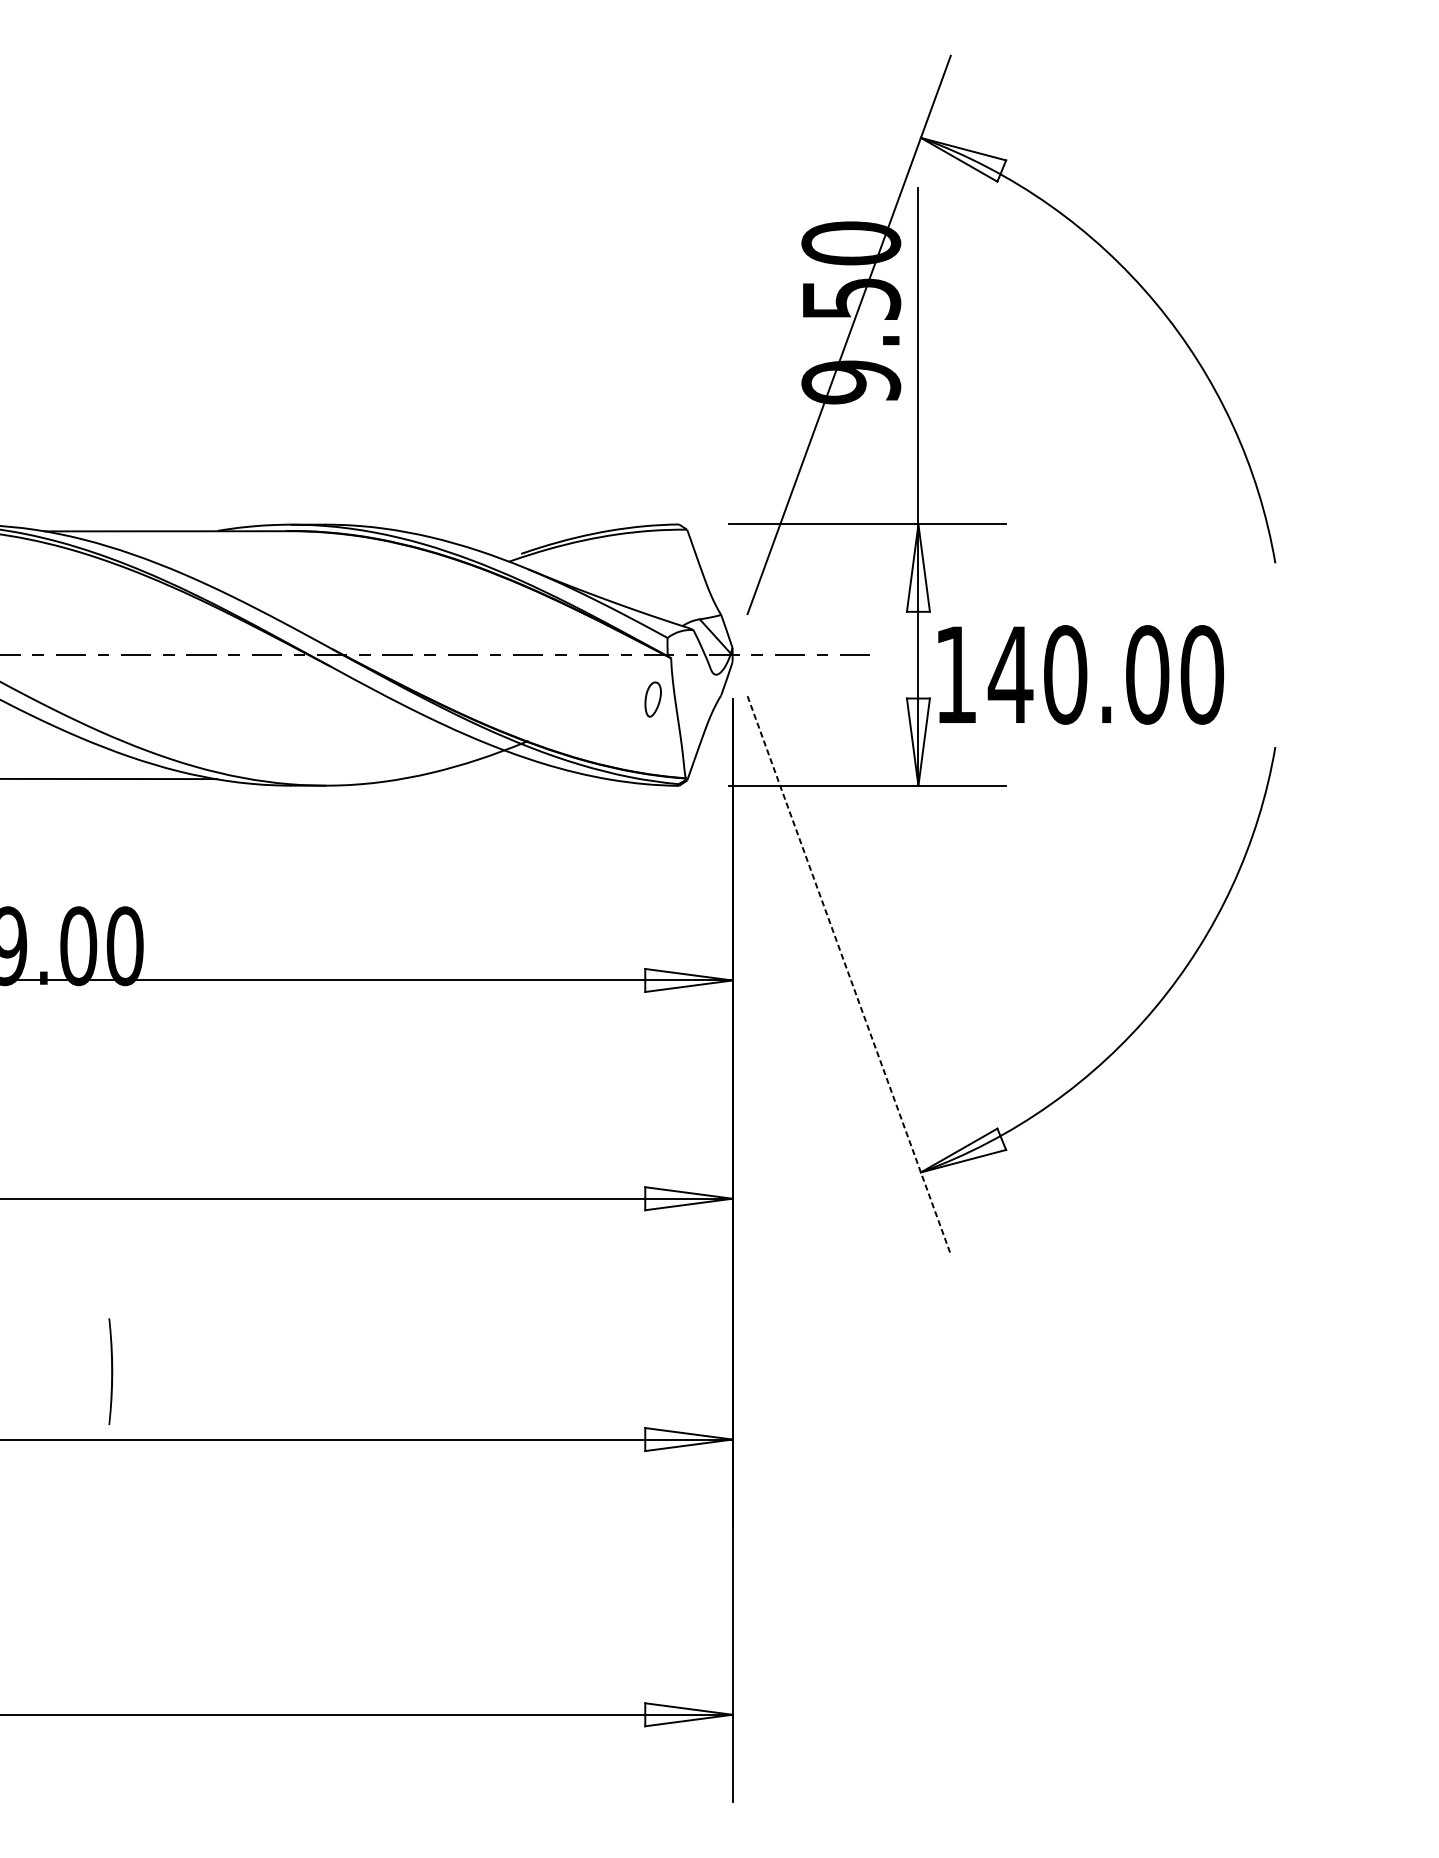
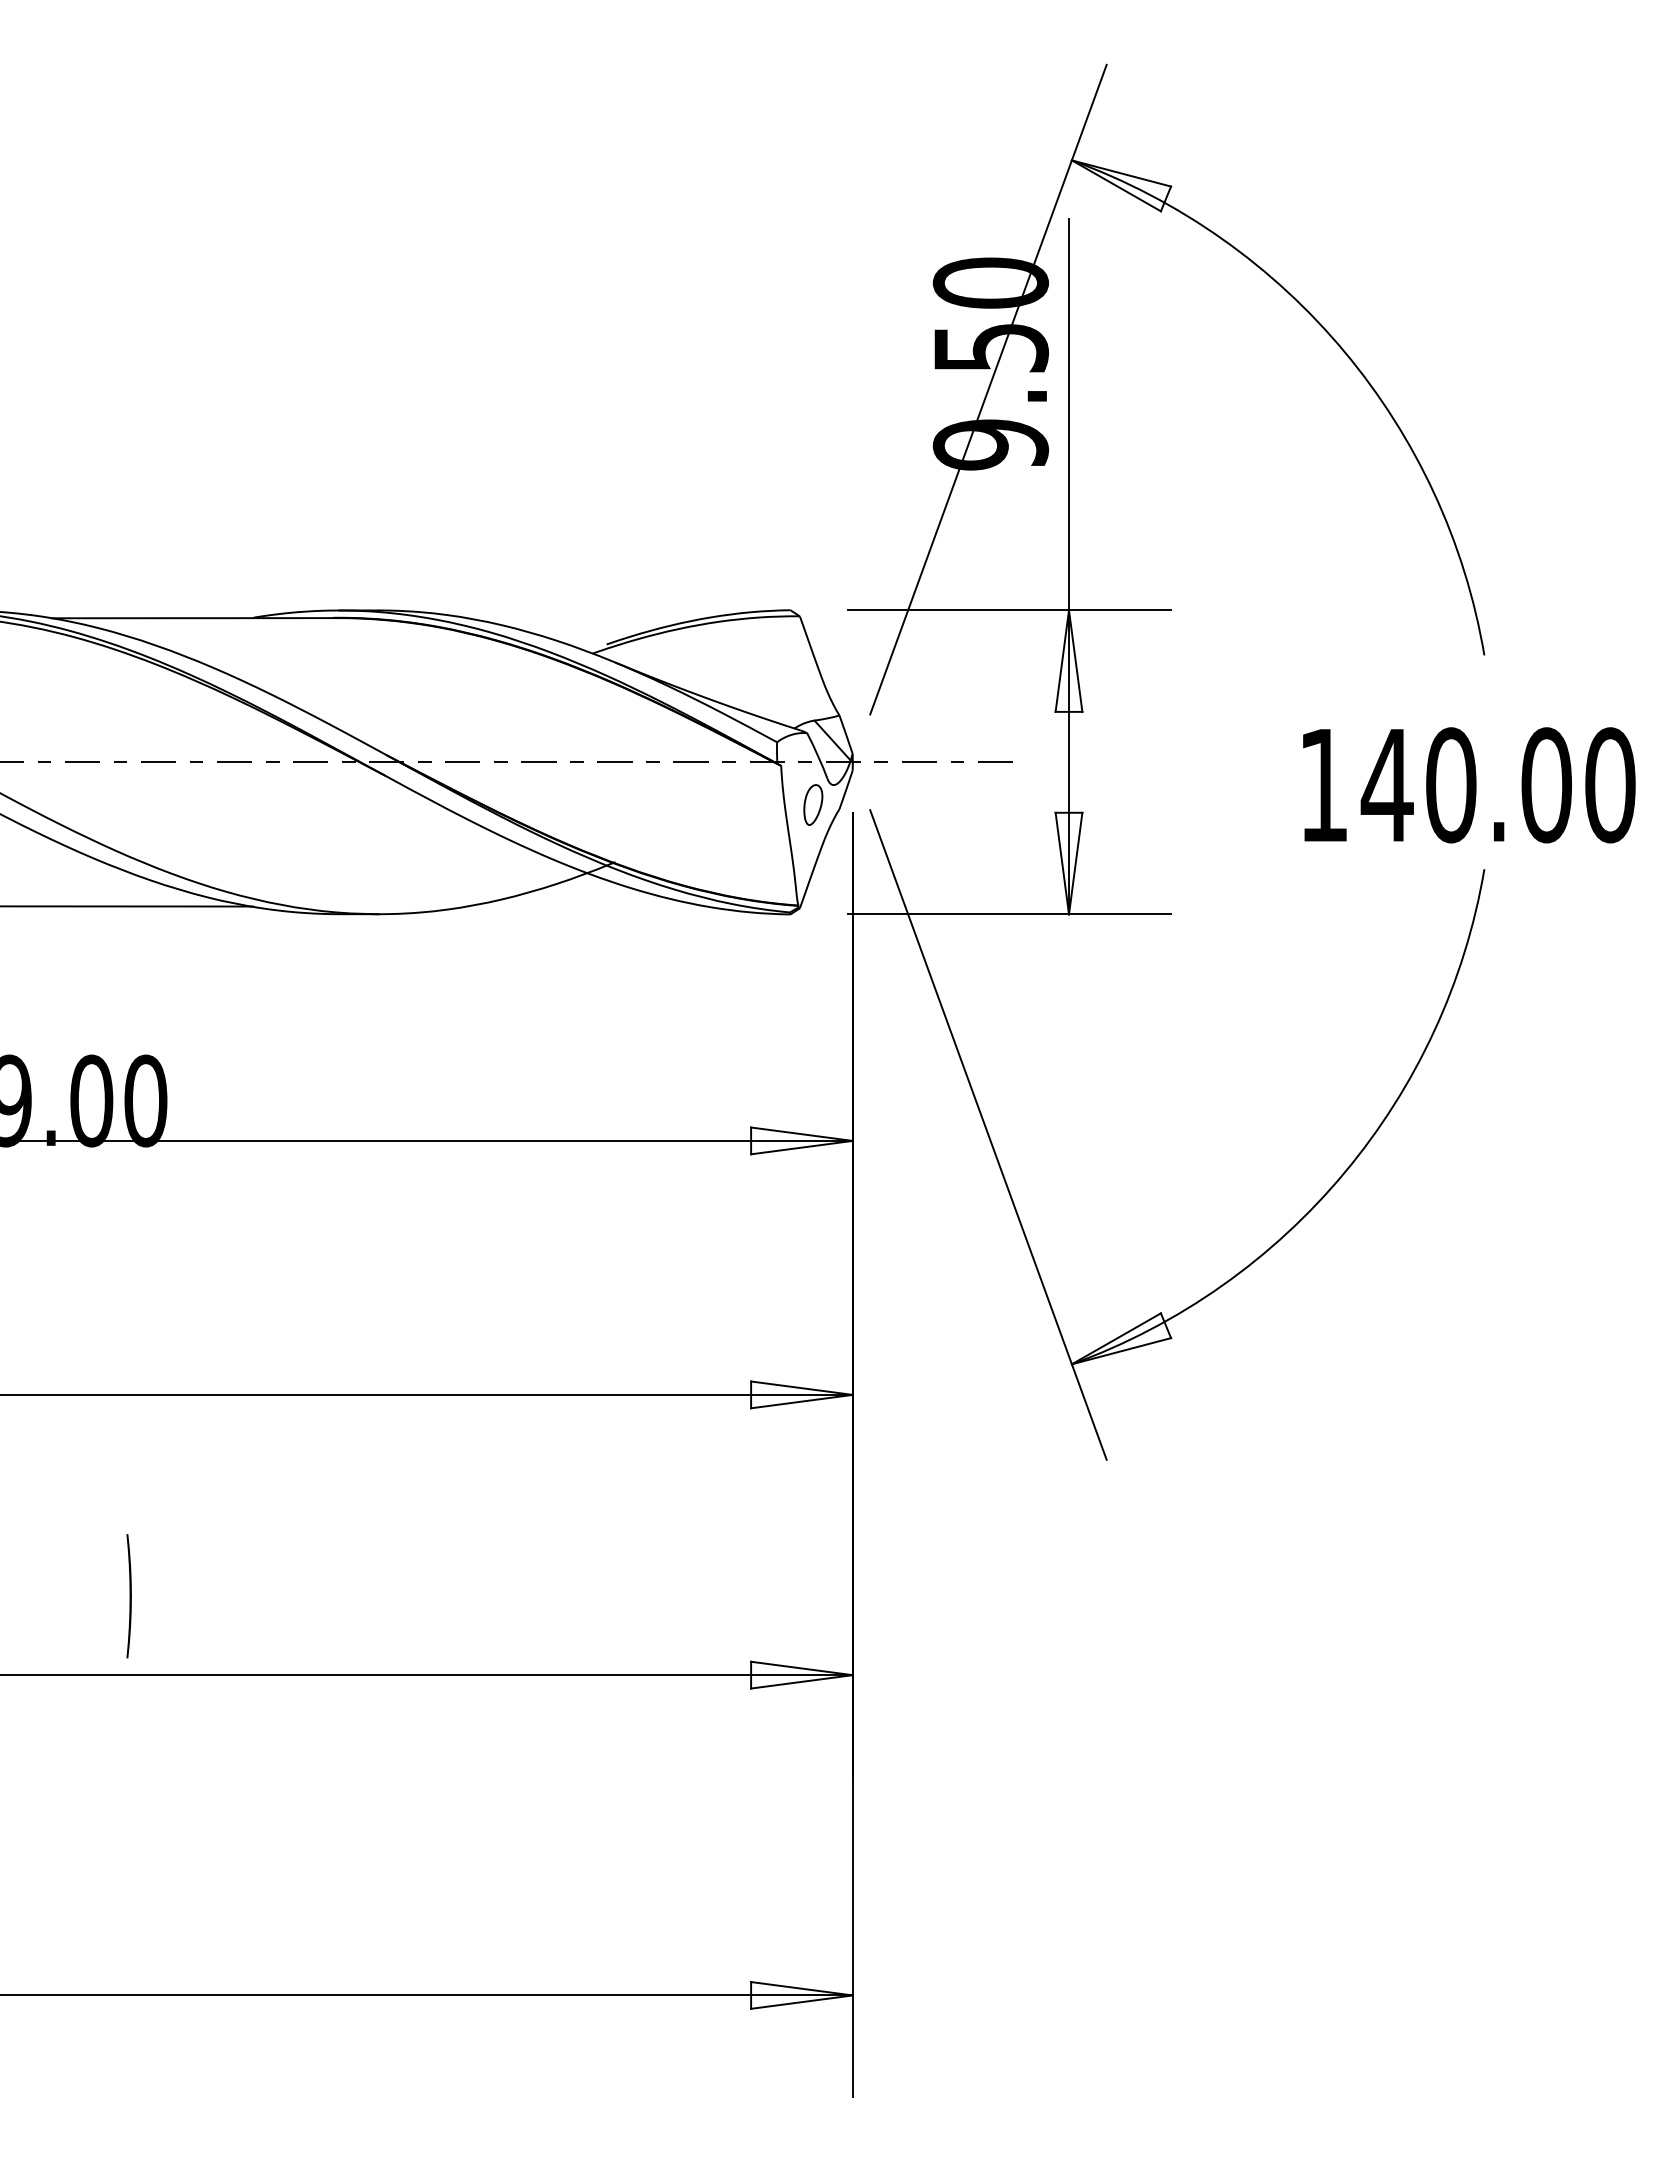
text: (1081, 675) -> (1469, 785), moved
part: (653, 699) -> (813, 804), moved
line: (849, 974) -> (988, 1134), dashed -> solid

